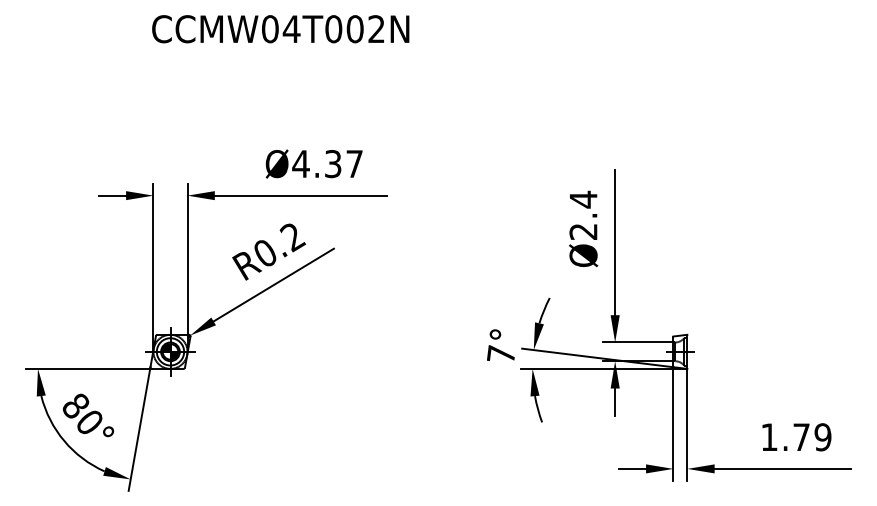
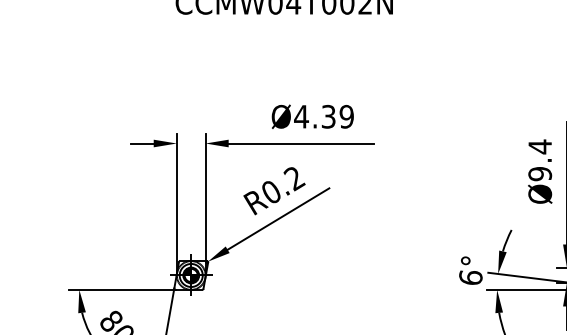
text: (354, 164) -> (346, 117), Ø4.37 -> Ø4.39
text: (583, 231) -> (540, 173), Ø2.4 -> Ø9.4
text: (501, 353) -> (470, 276), 7° -> 6°

